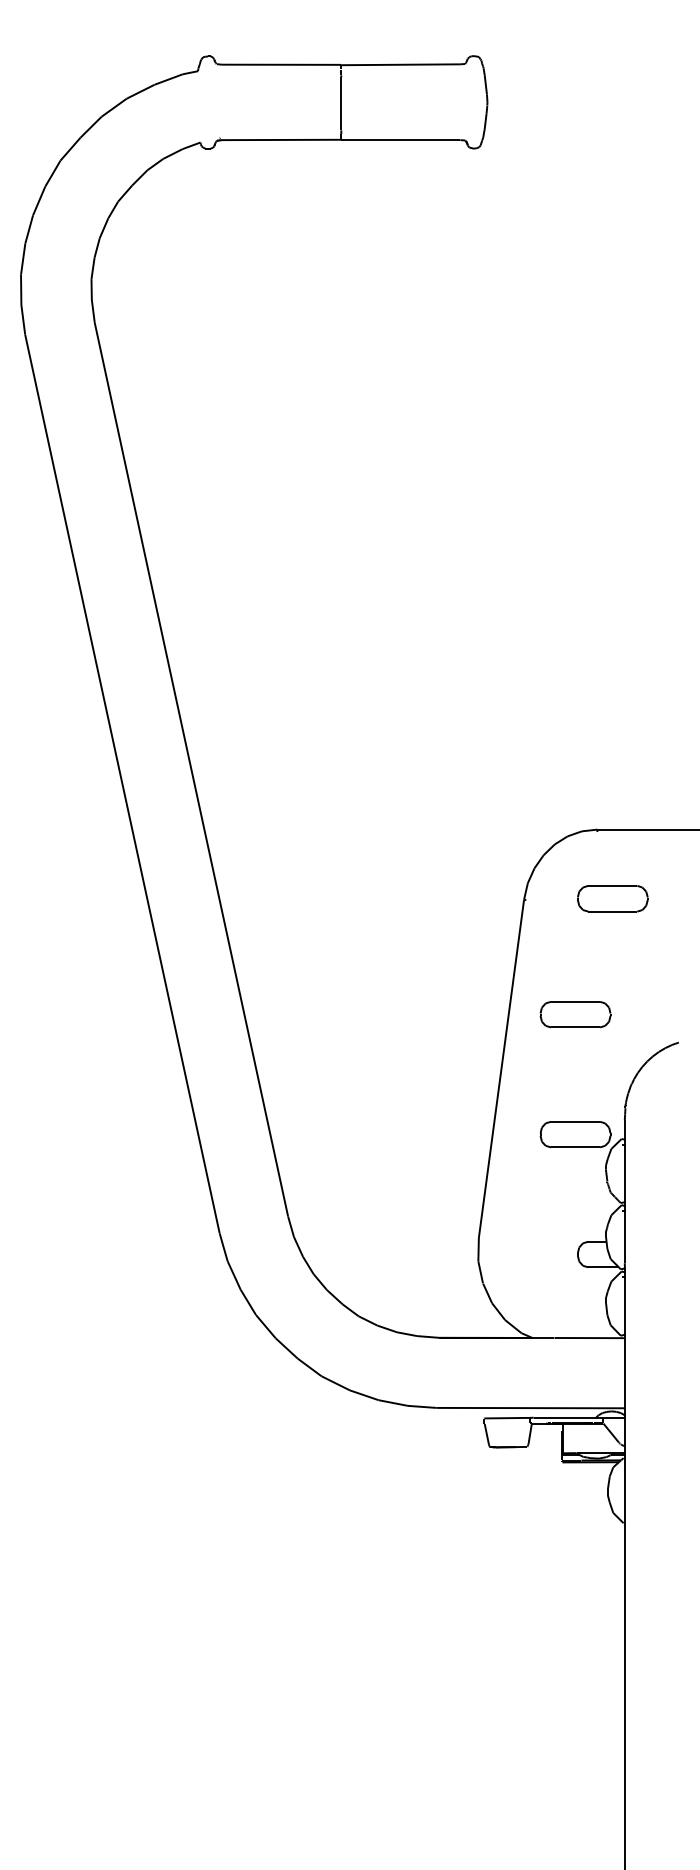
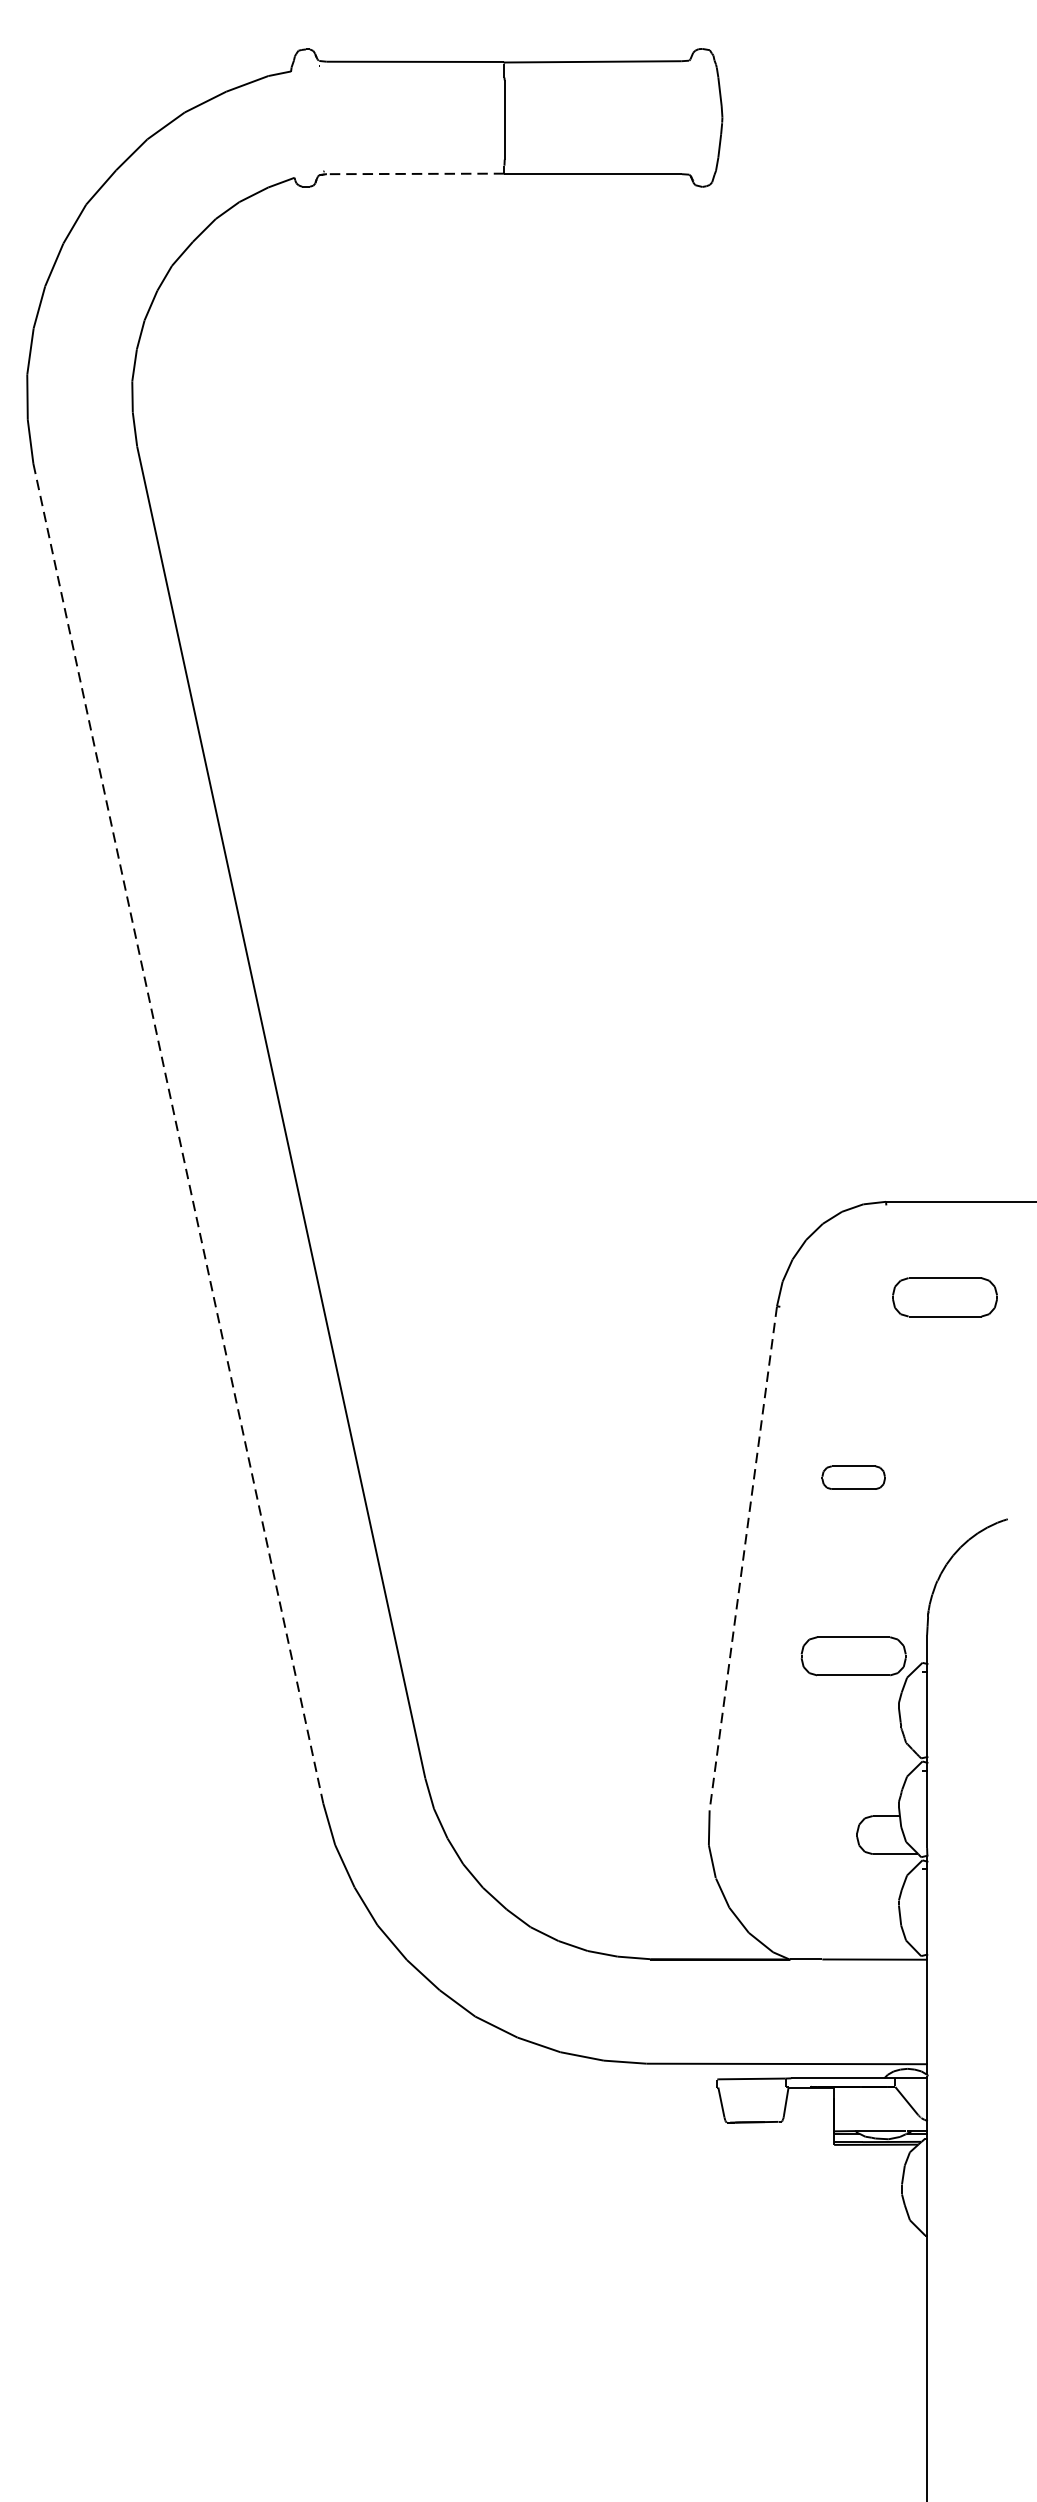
line: (281, 139) -> (415, 173), solid -> dashed
line: (122, 784) -> (178, 1134), solid -> dashed
part: (612, 898) -> (944, 1296), moved
part: (575, 1014) -> (853, 1477), size x0.6
line: (501, 1068) -> (743, 1557), solid -> dashed

